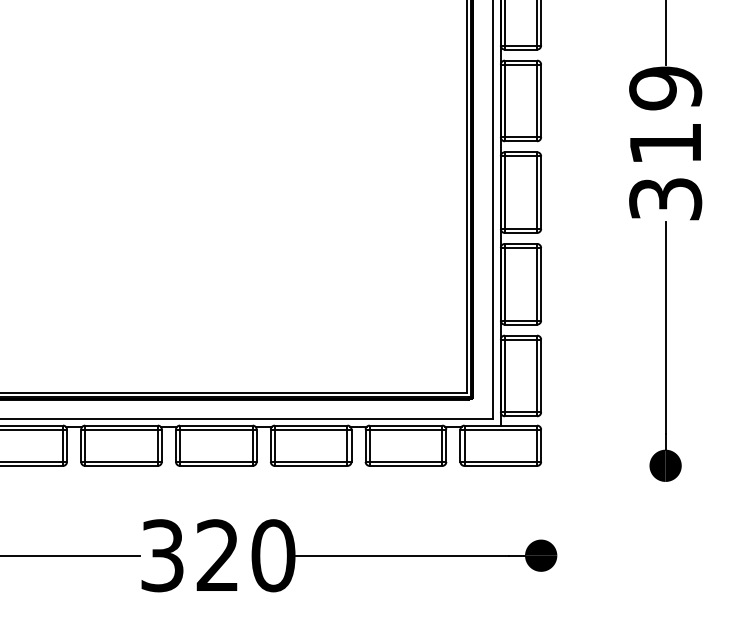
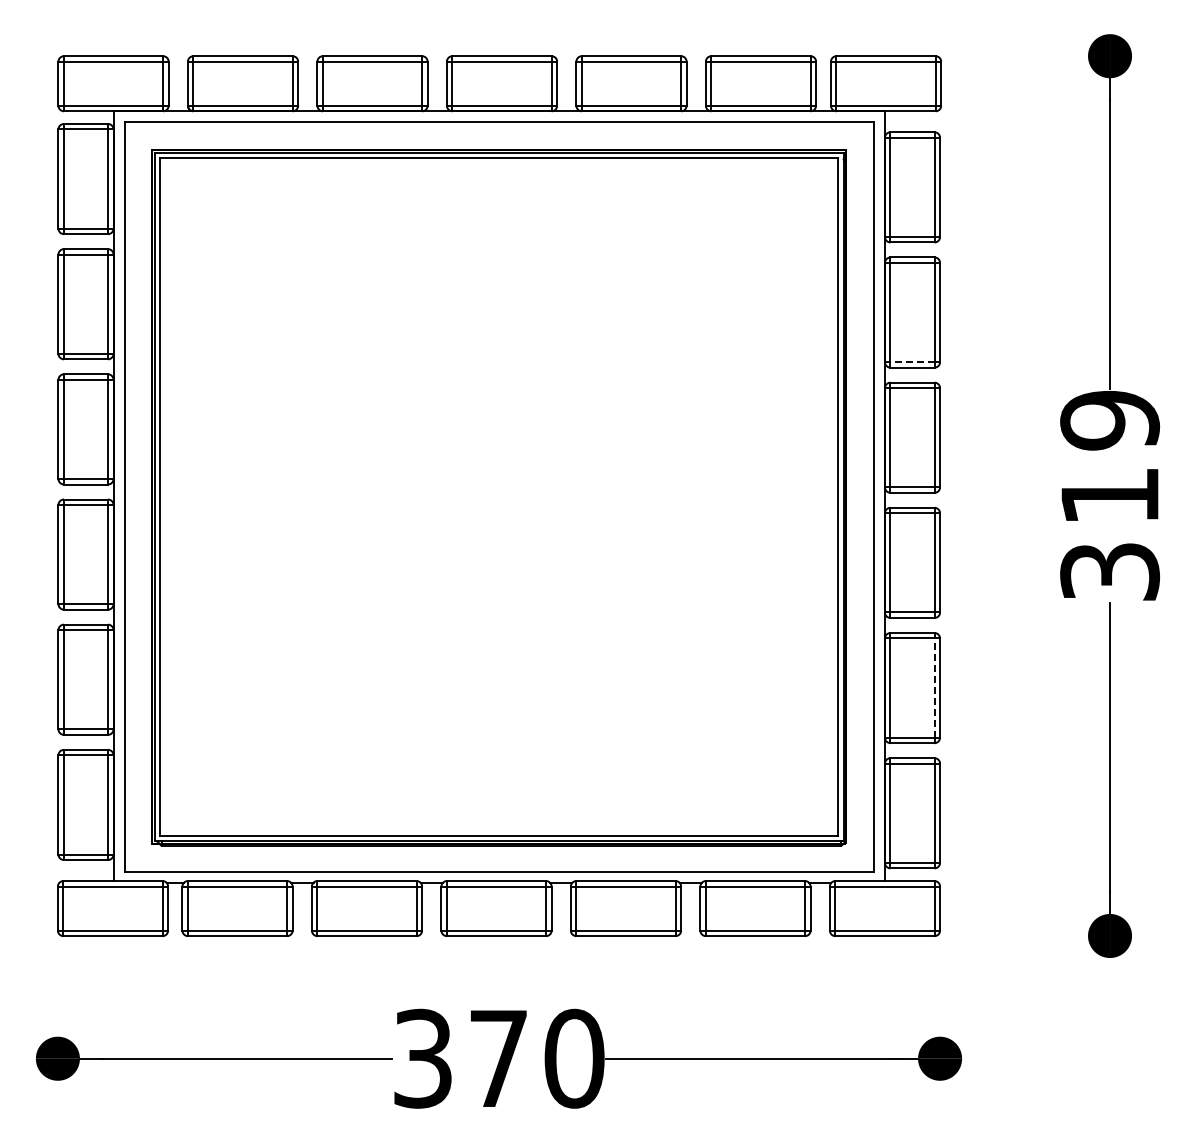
line: (520, 45) -> (912, 362), solid -> dashed
line: (537, 284) -> (934, 688), solid -> dashed
text: (217, 554) -> (497, 1057), 320 -> 370

